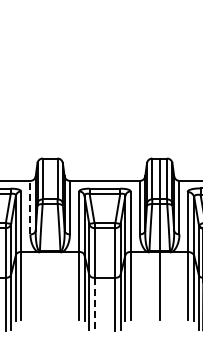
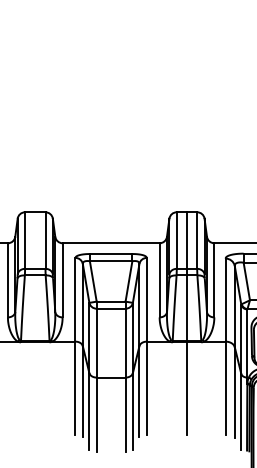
line: (30, 207) -> (8, 280), dashed -> solid
line: (94, 304) -> (96, 414), dashed -> solid

